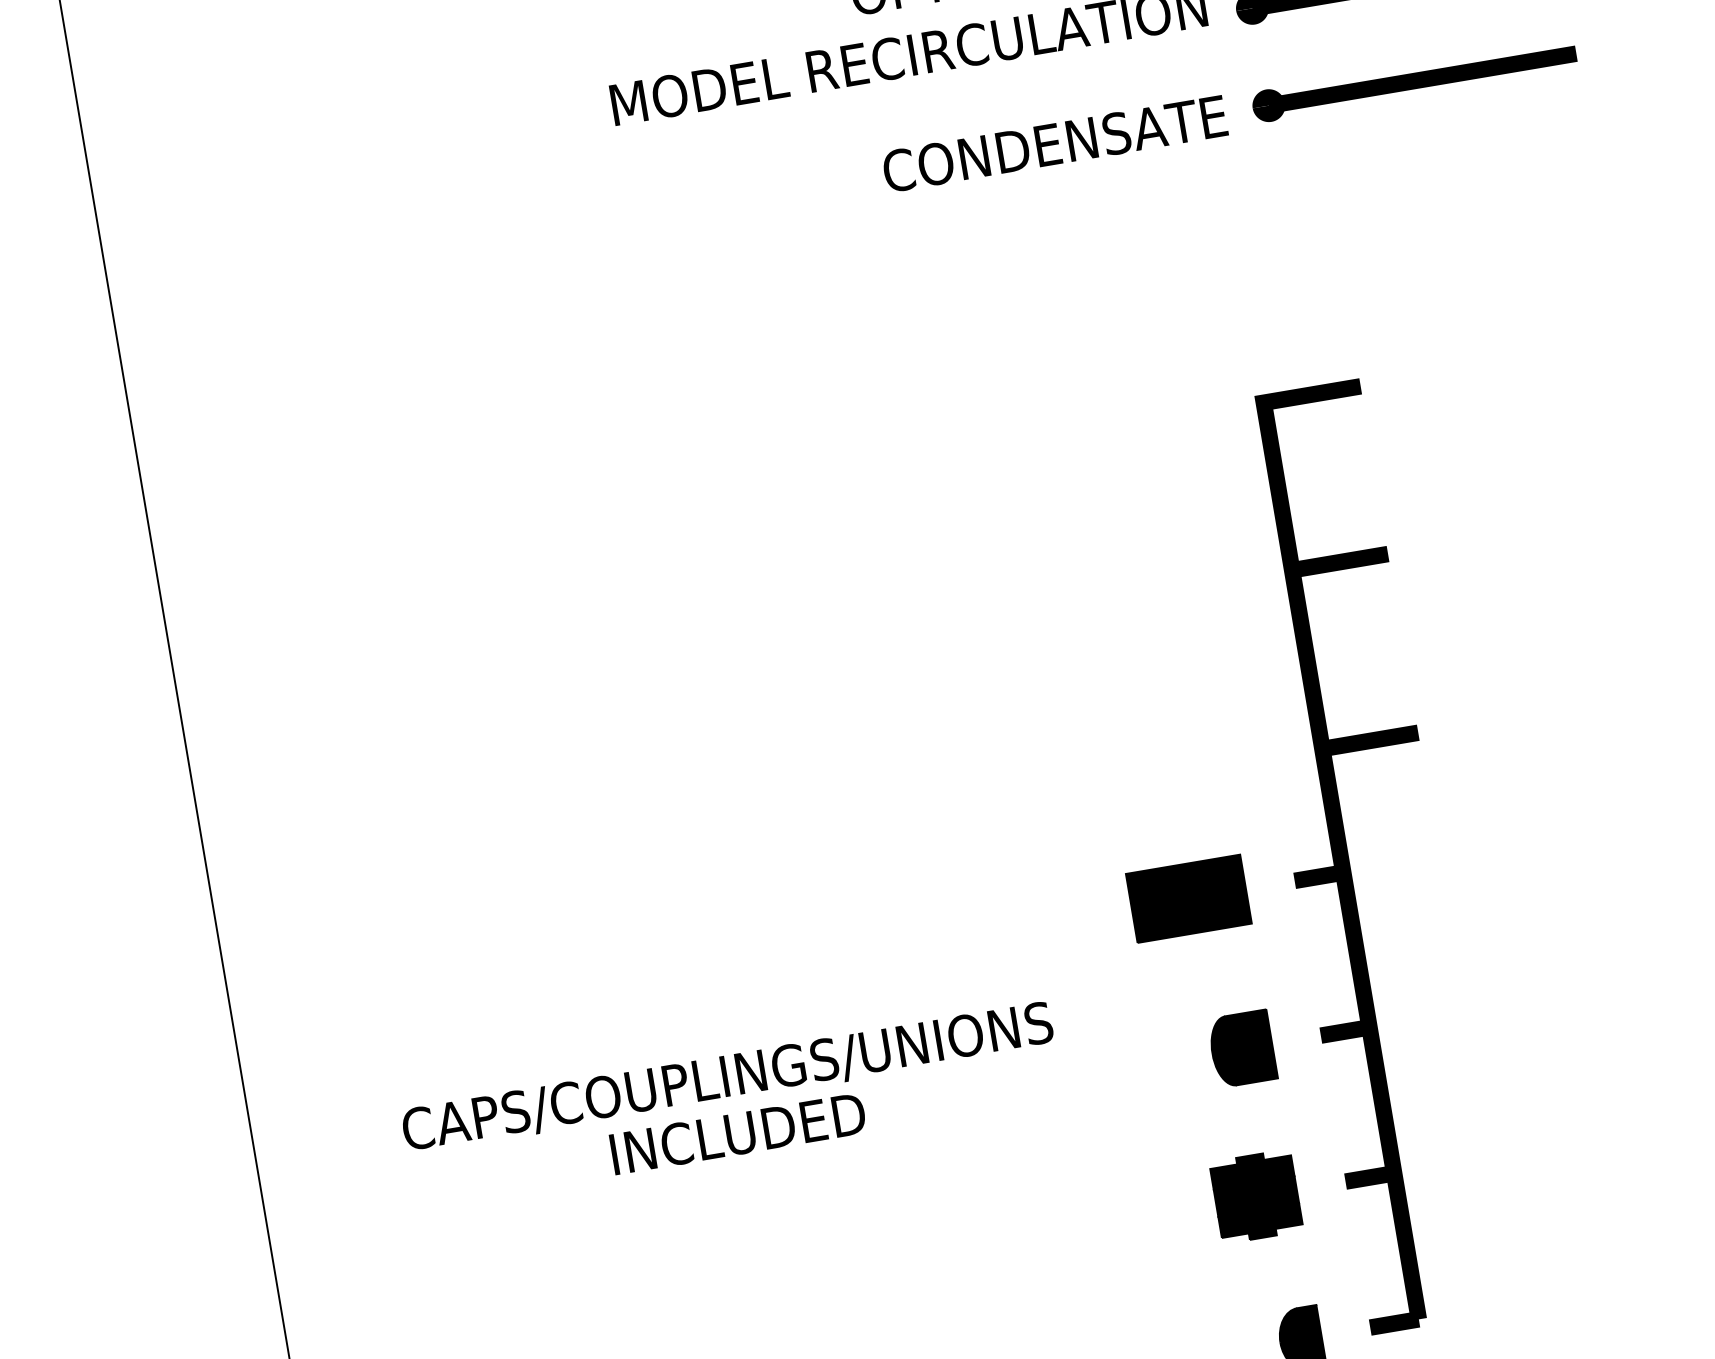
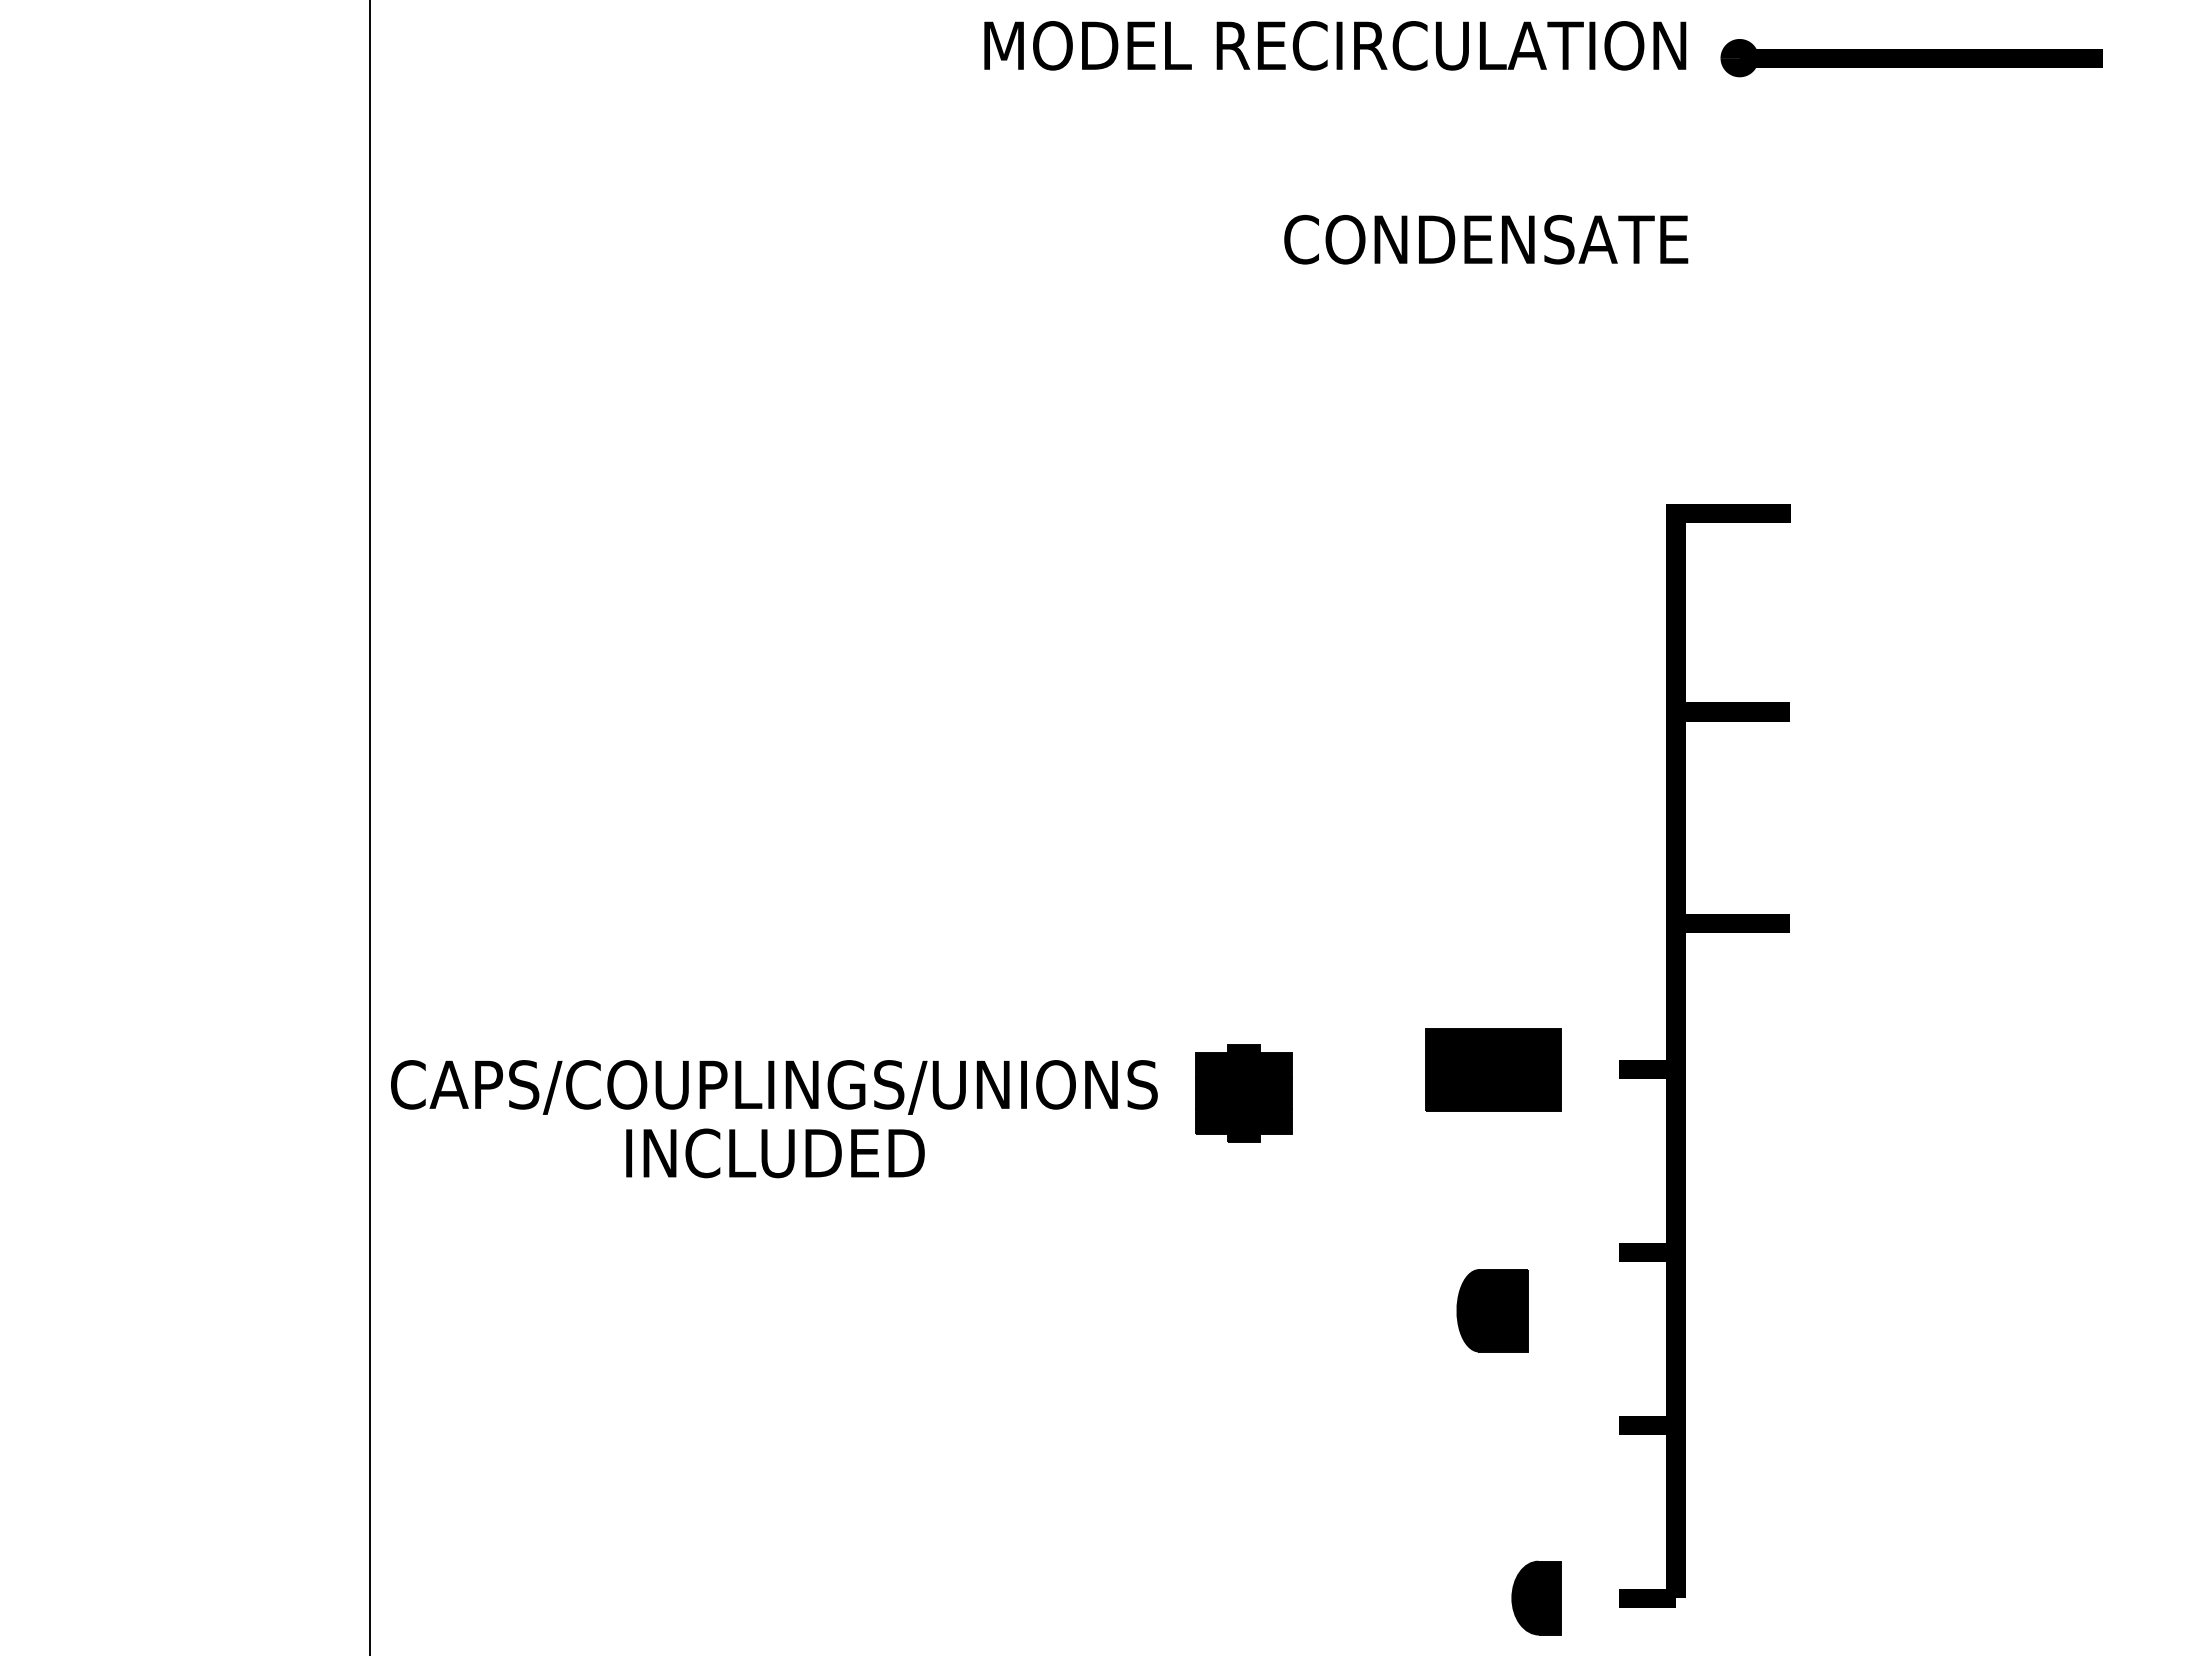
part: (1414, 81) -> (1911, 173), removed
text: (1055, 143) -> (1486, 239), moved
part: (1242, 1048) -> (1492, 1310), moved
text: (732, 1105) -> (774, 1119), moved
part: (1255, 1196) -> (1243, 1093), moved

